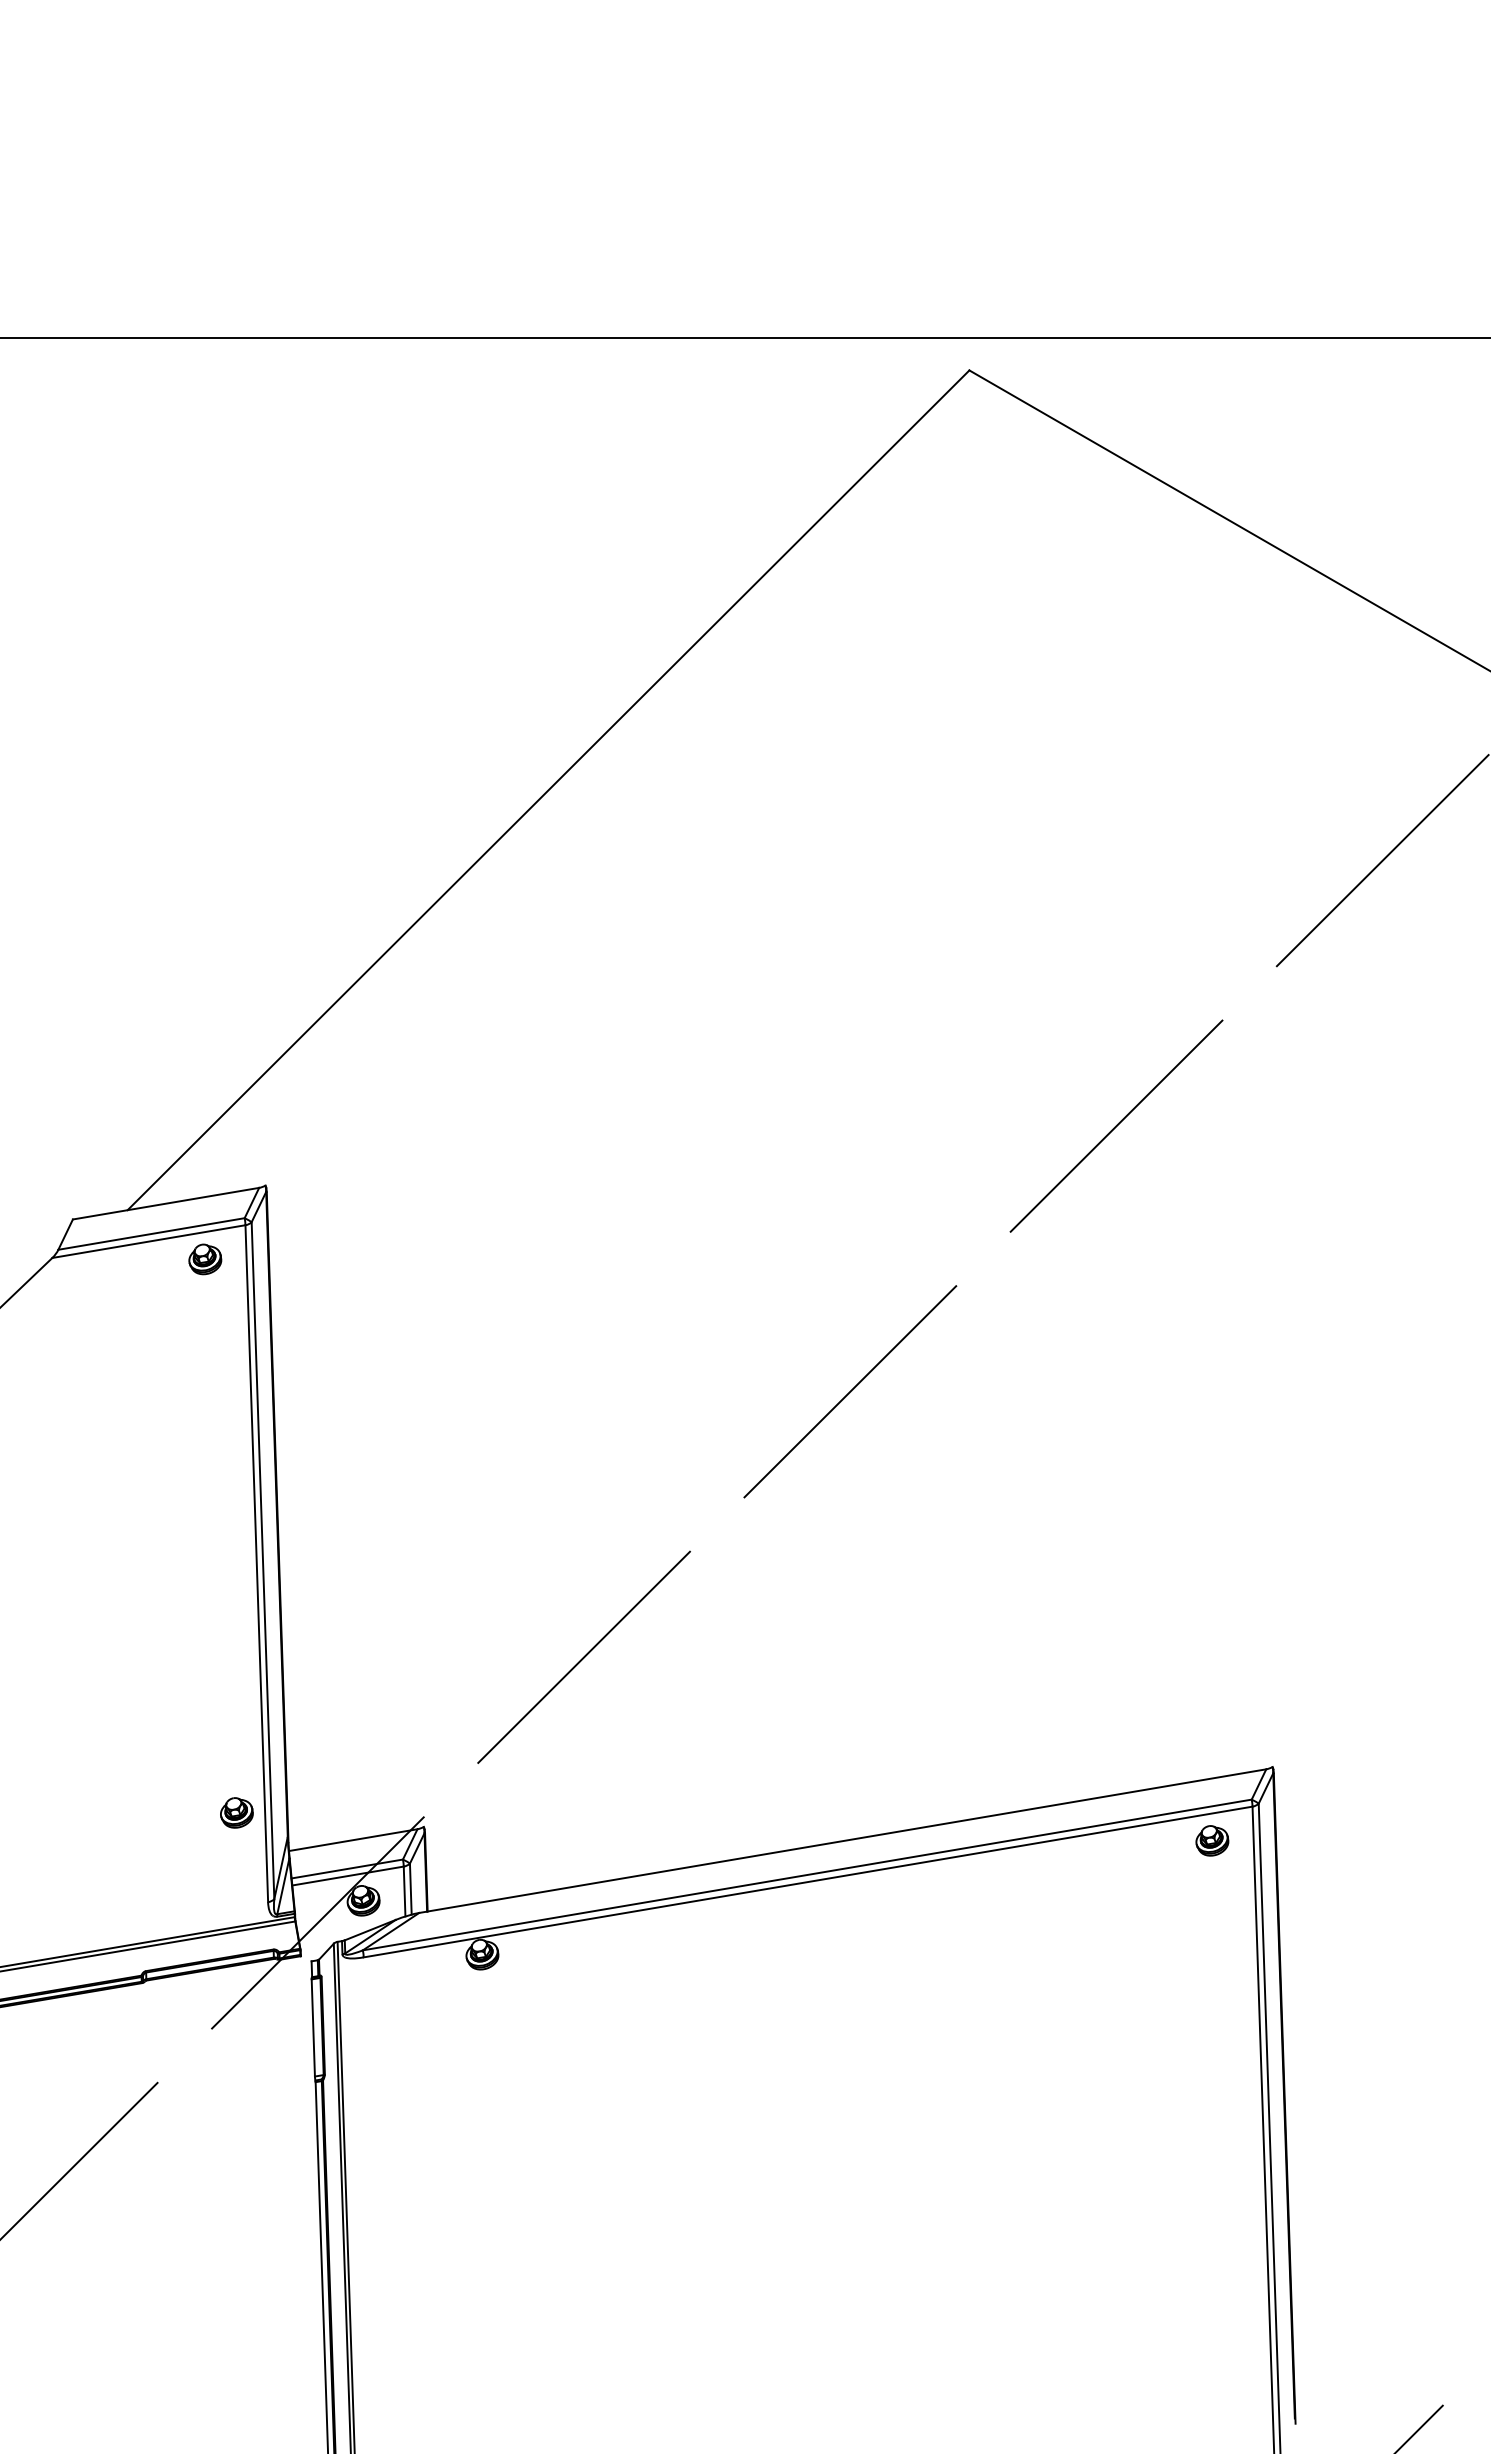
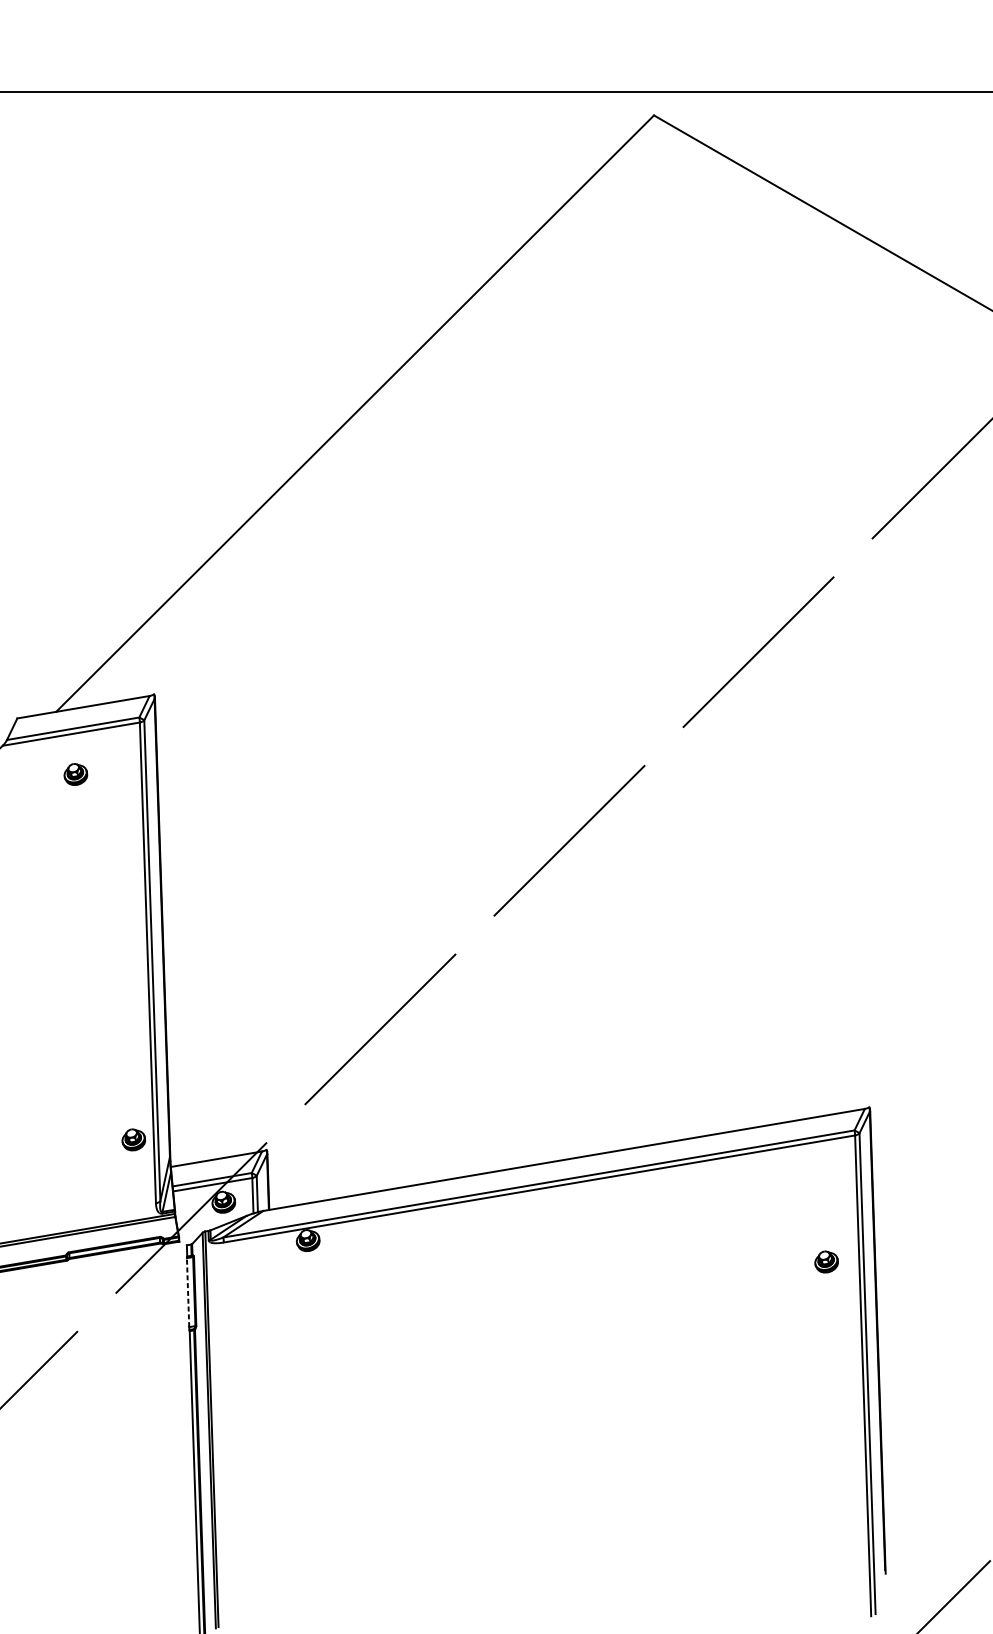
part: (205, 1259) -> (76, 774), moved
part: (1212, 1840) -> (826, 1261), moved
line: (313, 2027) -> (188, 1292), solid -> dashed

